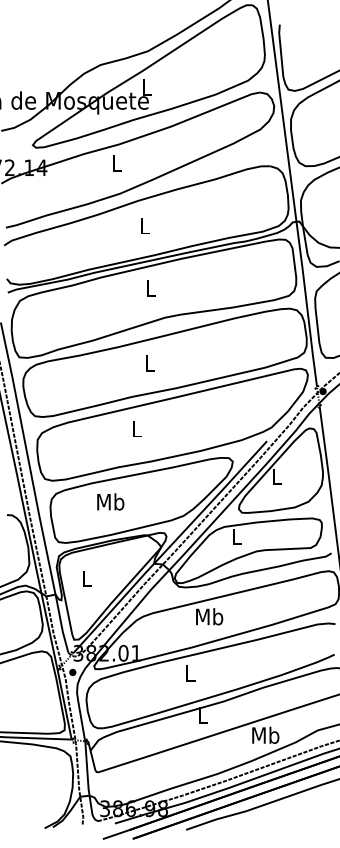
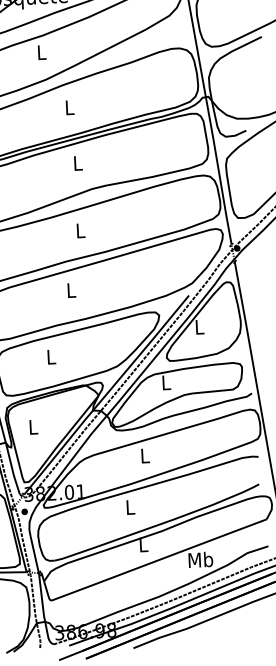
text: (110, 501) -> (51, 356), Mb -> L
text: (209, 616) -> (145, 455), Mb -> L

